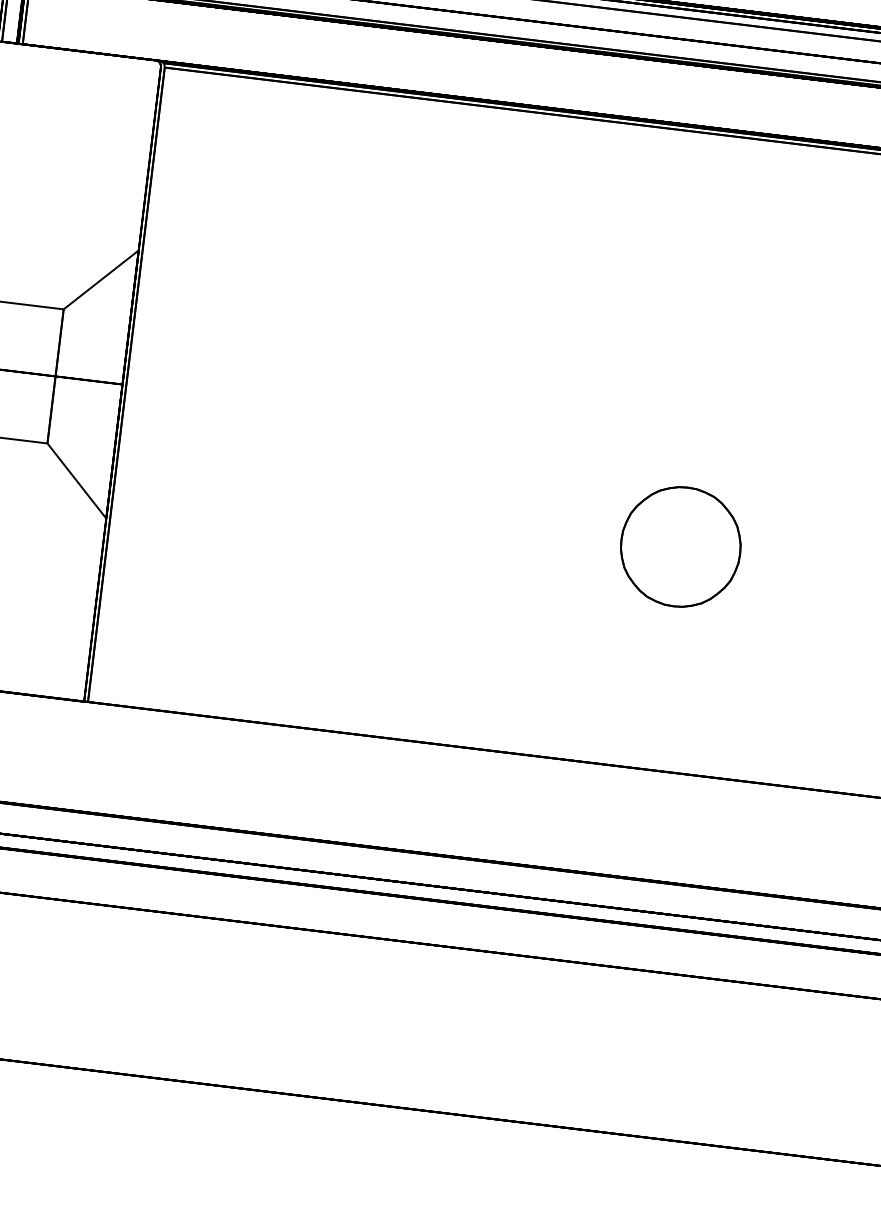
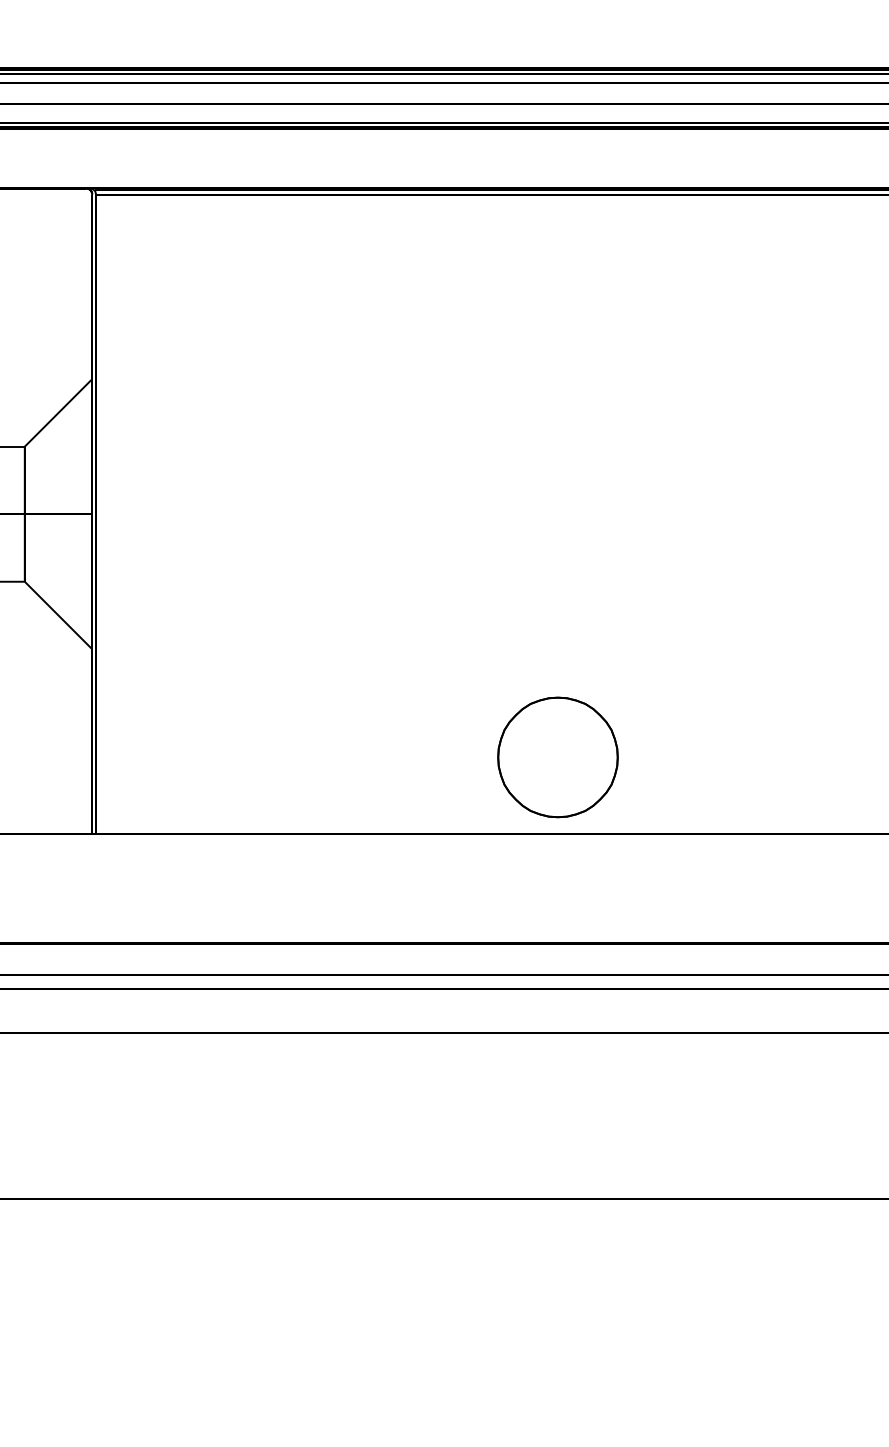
part: (680, 546) -> (557, 757), moved

